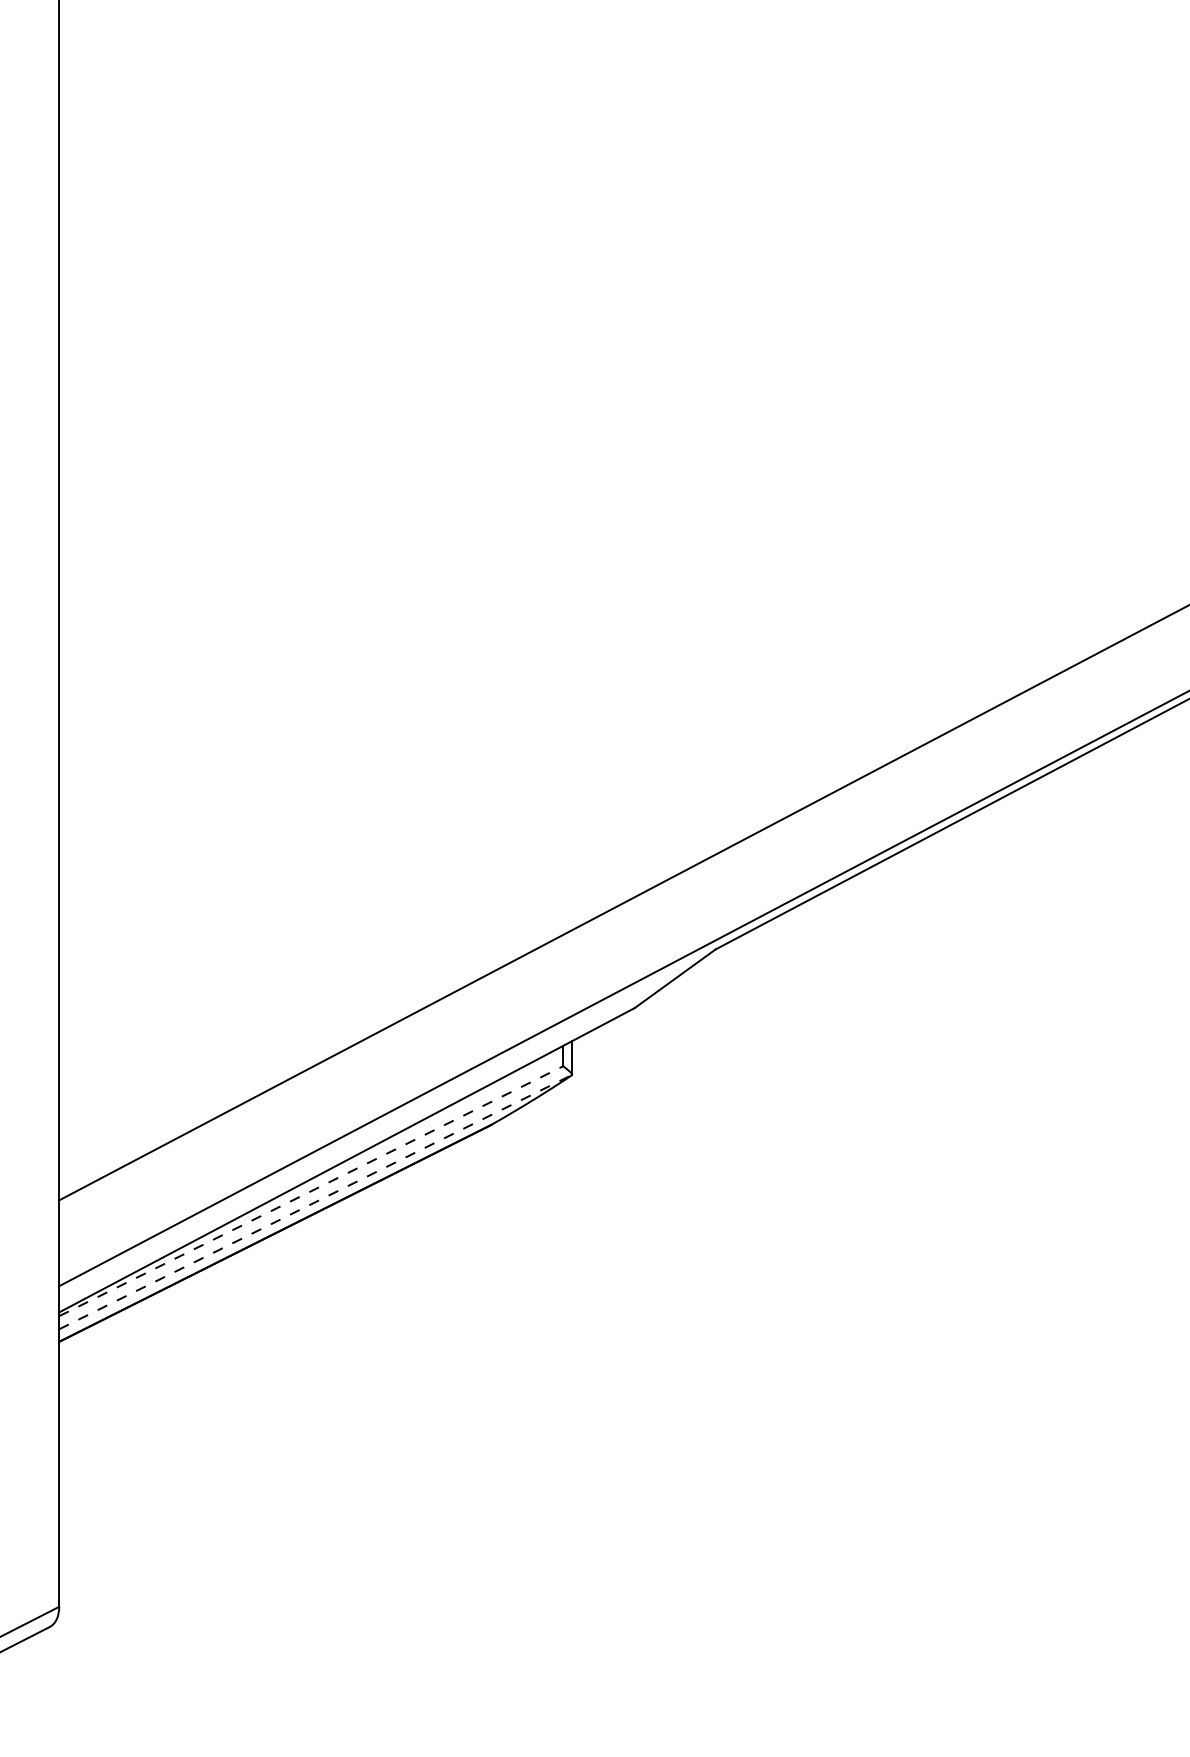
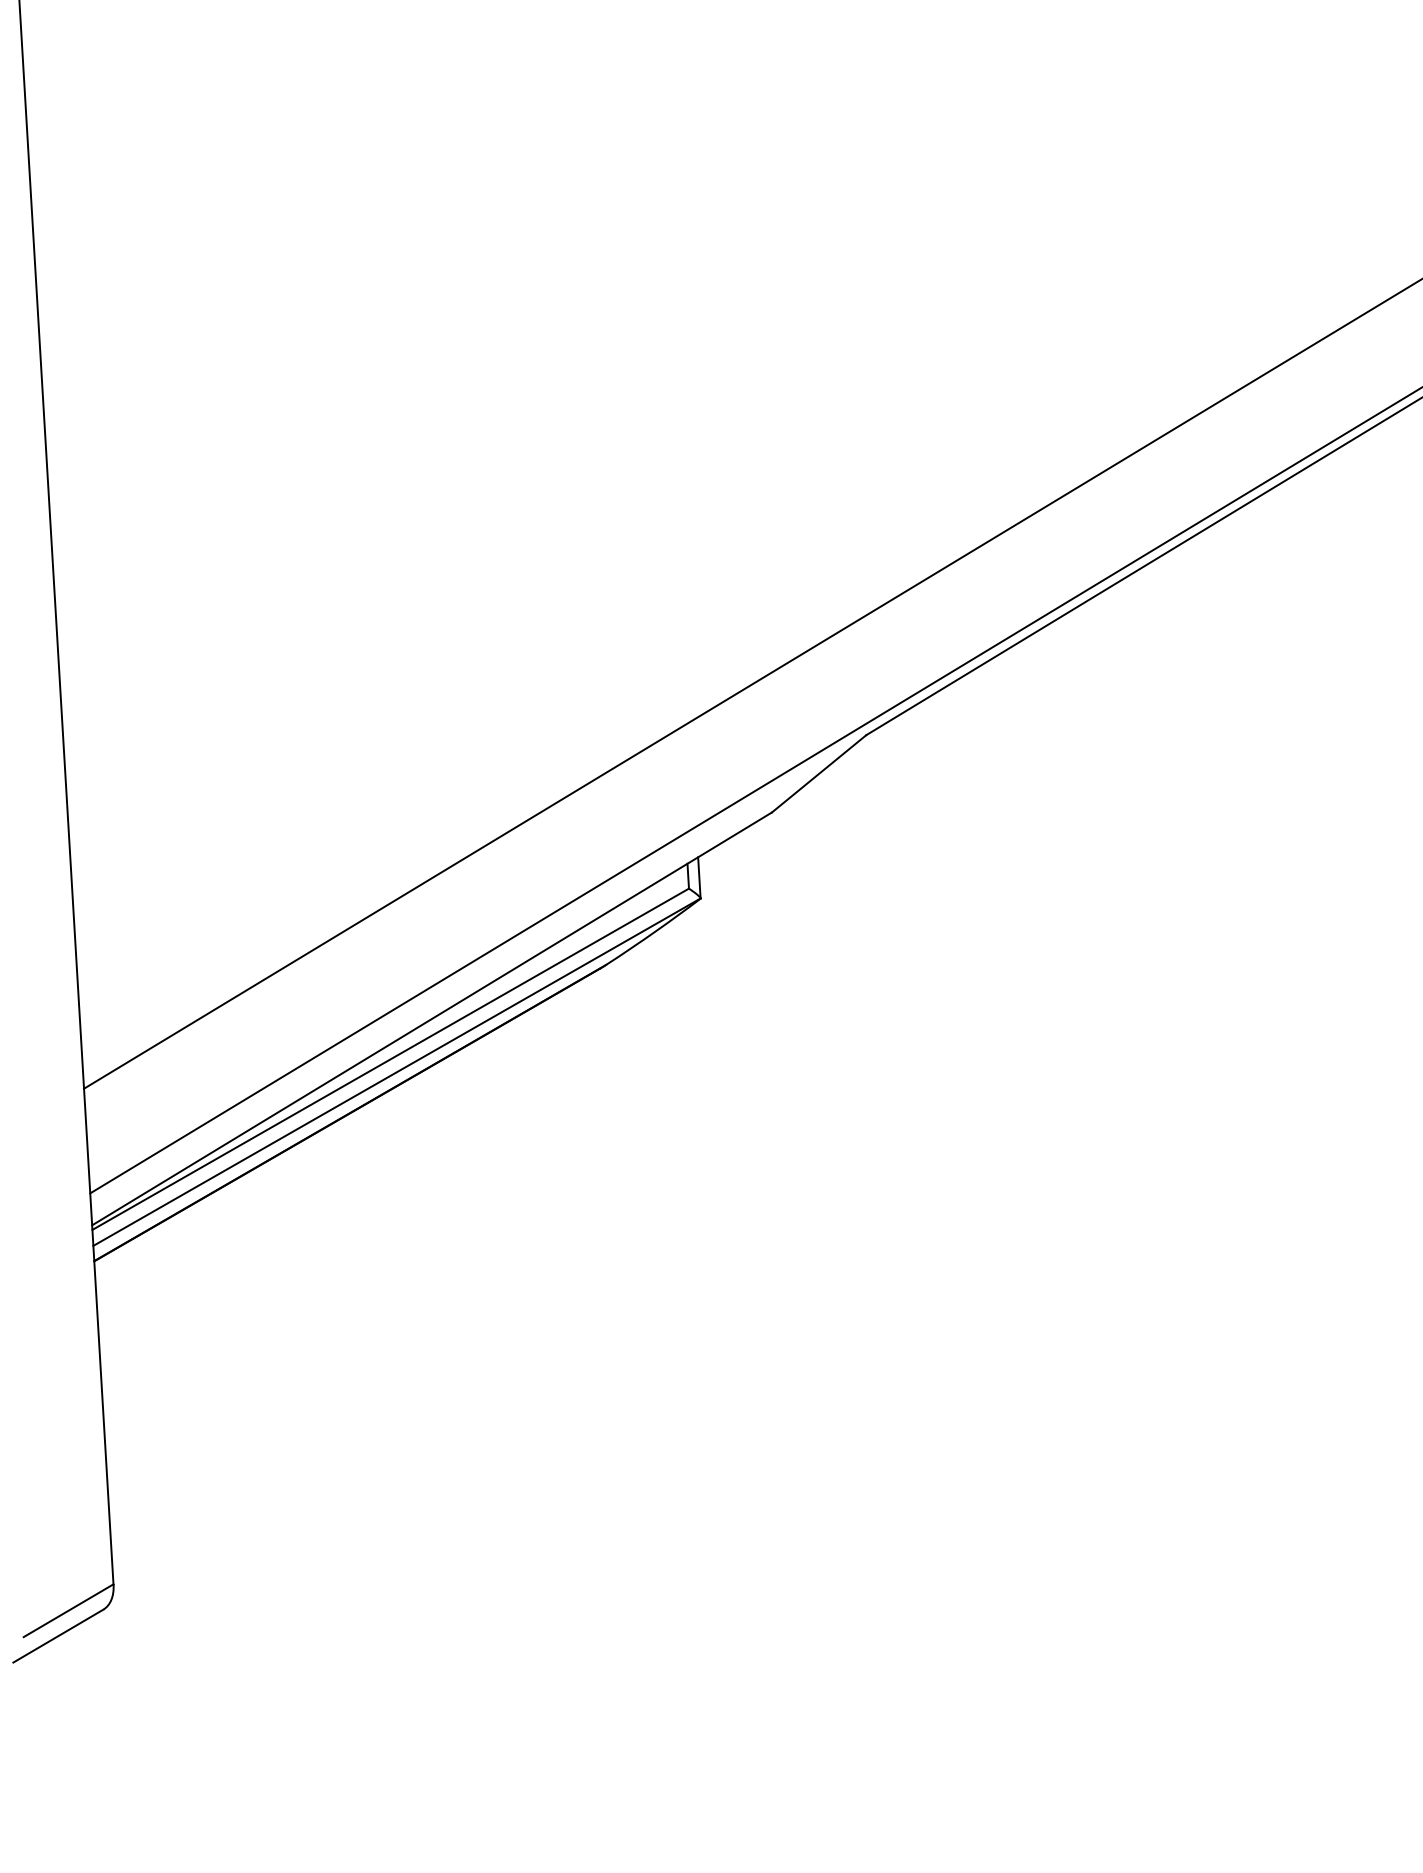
line: (311, 1191) -> (391, 1059), dashed -> solid
line: (316, 1201) -> (397, 1071), dashed -> solid

